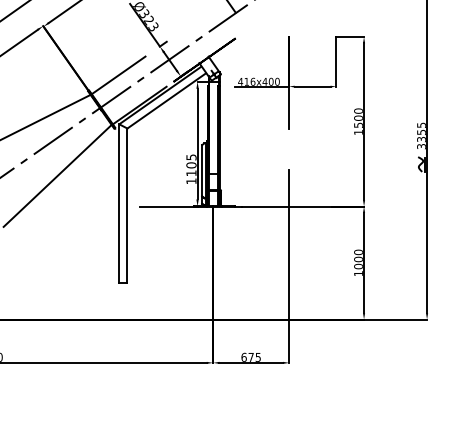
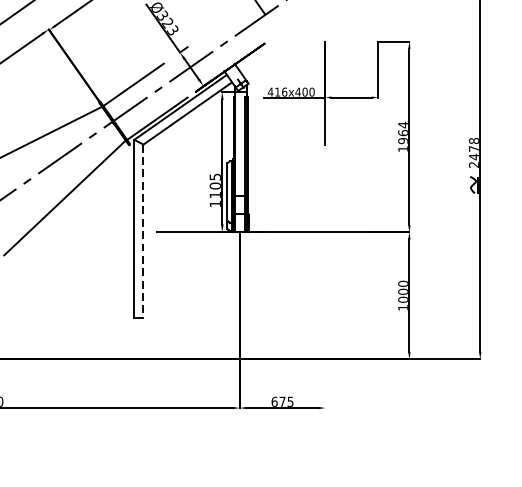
text: (358, 118) -> (403, 133), 1500 -> 1964
text: (421, 135) -> (473, 152), 3355 -> 2478
line: (127, 205) -> (143, 231), solid -> dashed
line: (289, 265) -> (325, 298), removed

